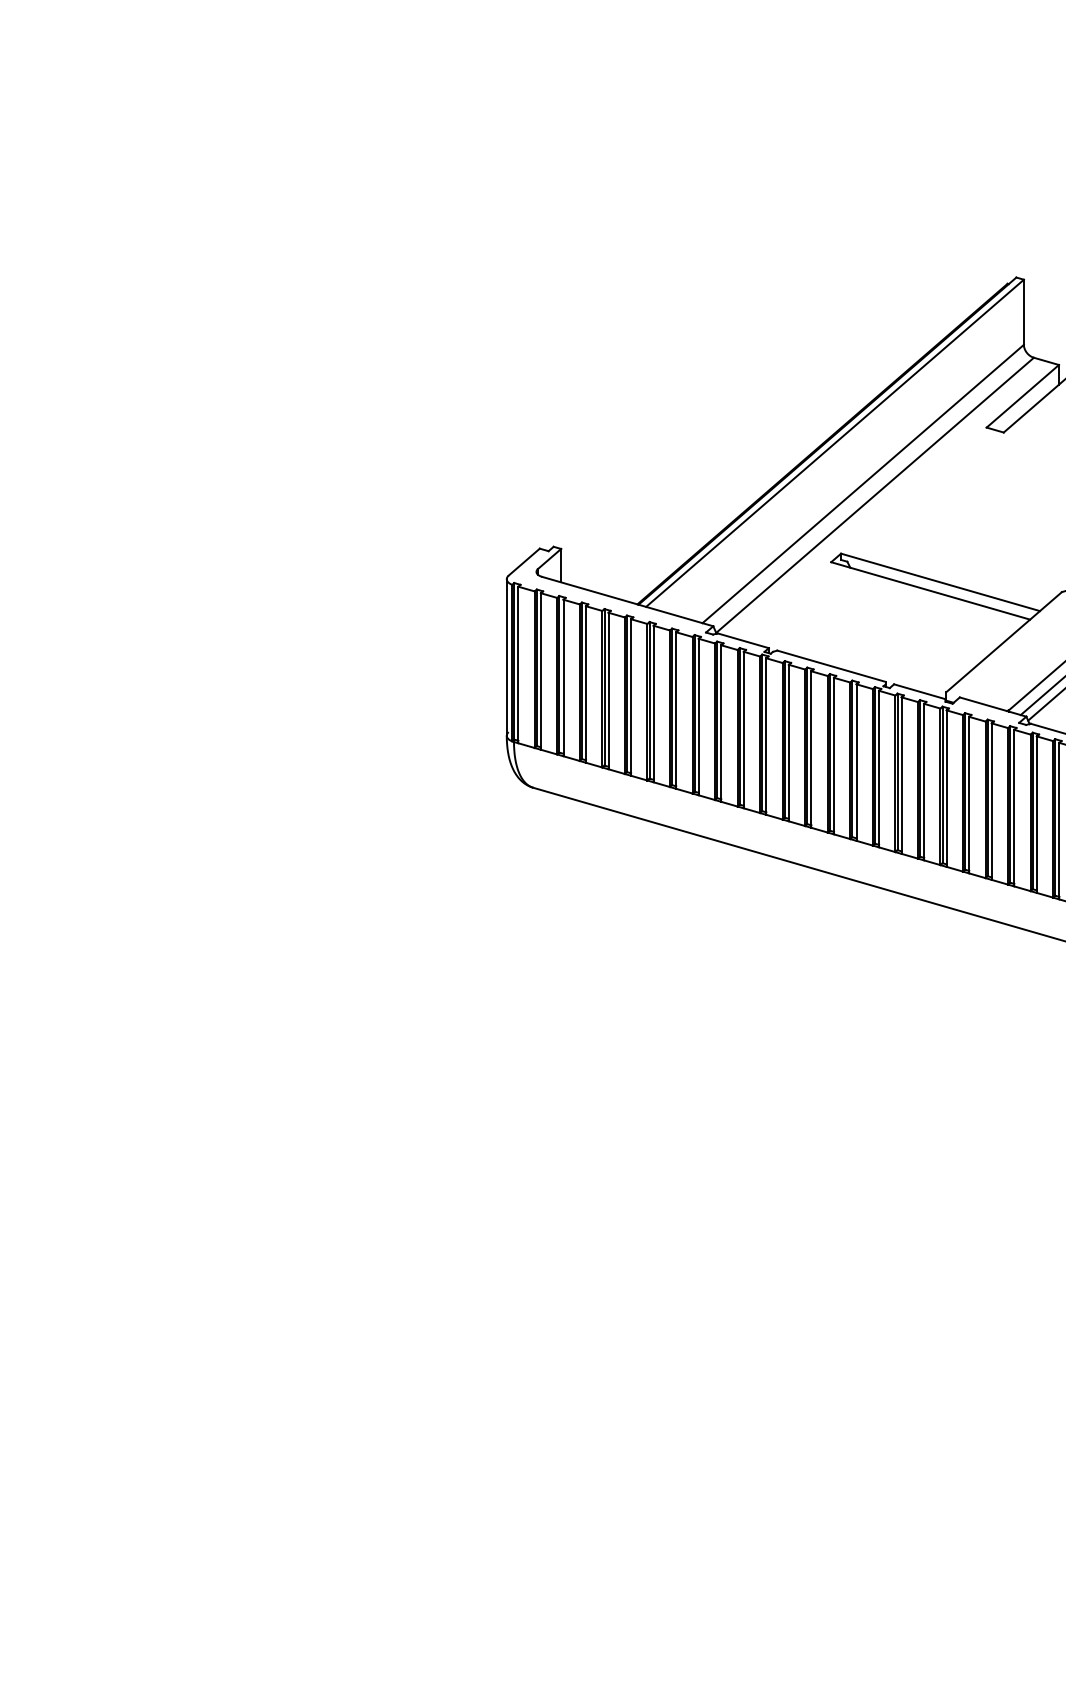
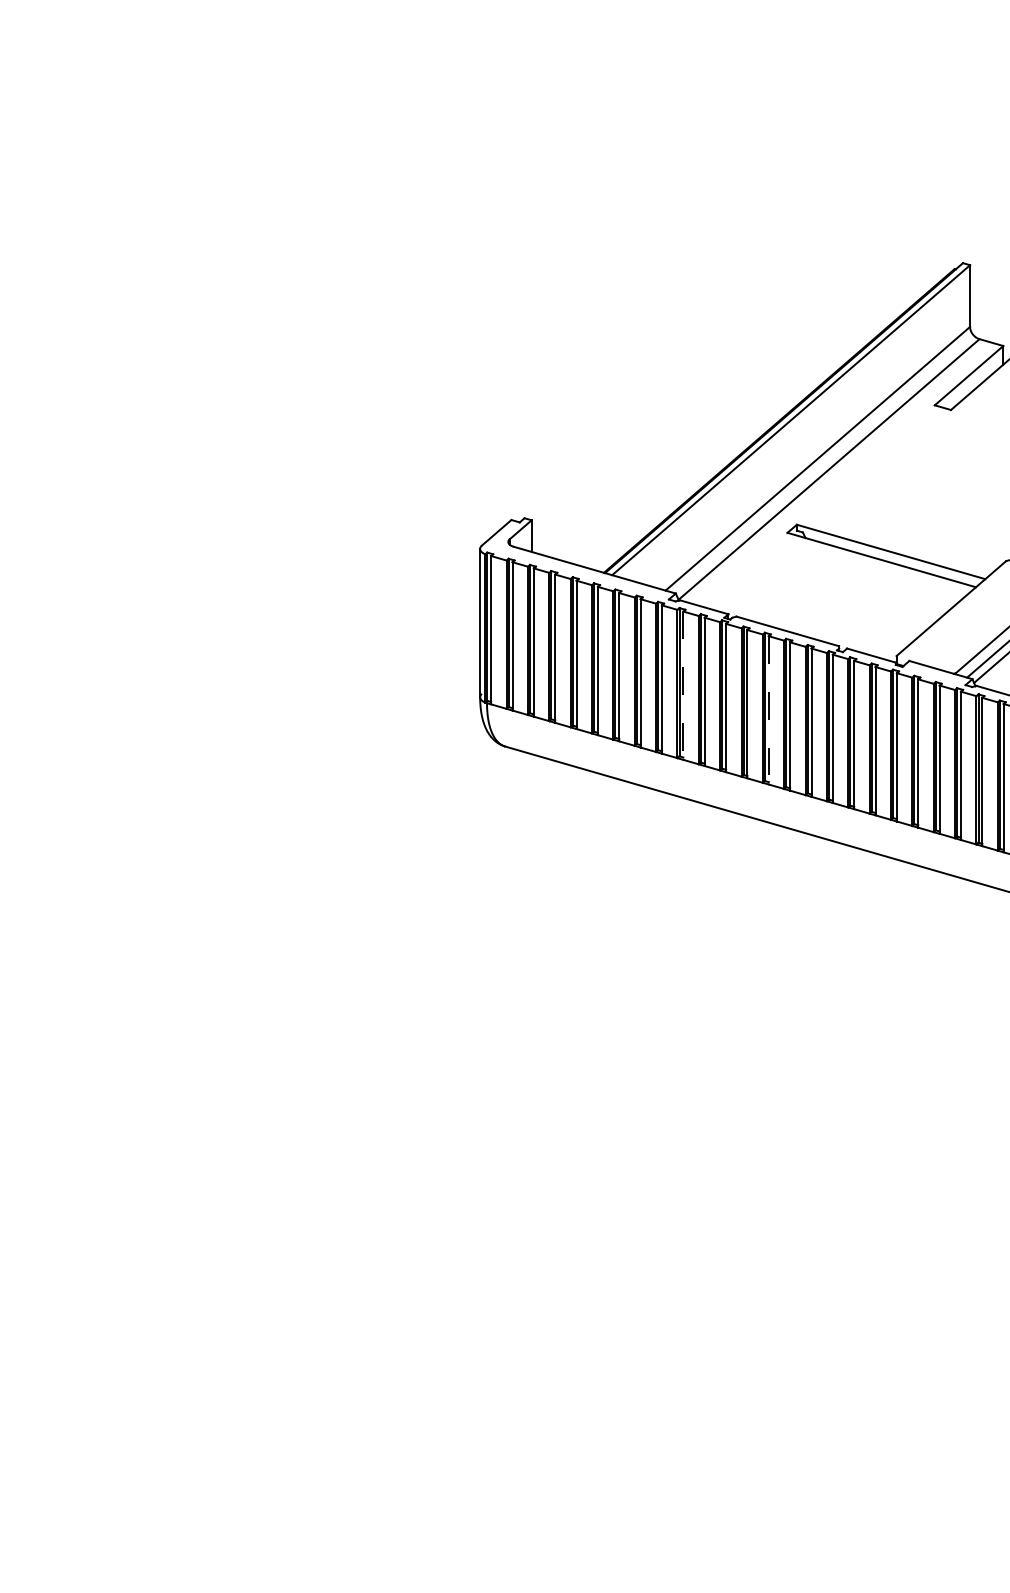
line: (721, 724) -> (683, 686), solid -> dashed
line: (811, 750) -> (768, 711), solid -> dashed

